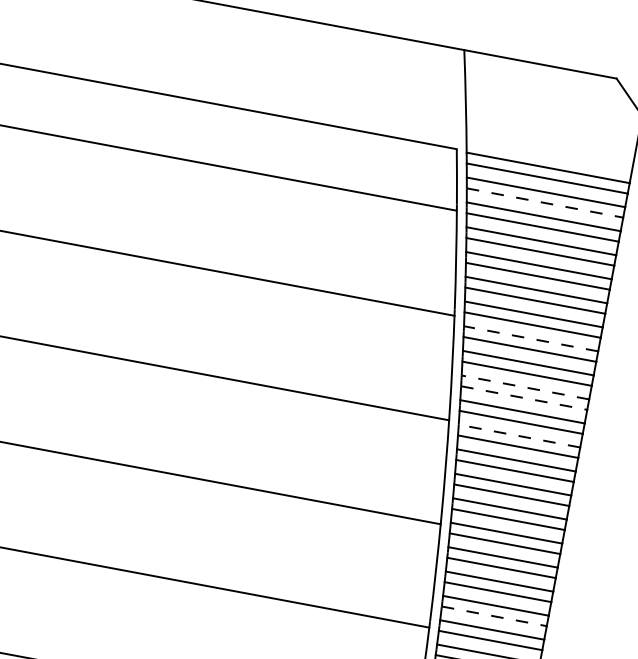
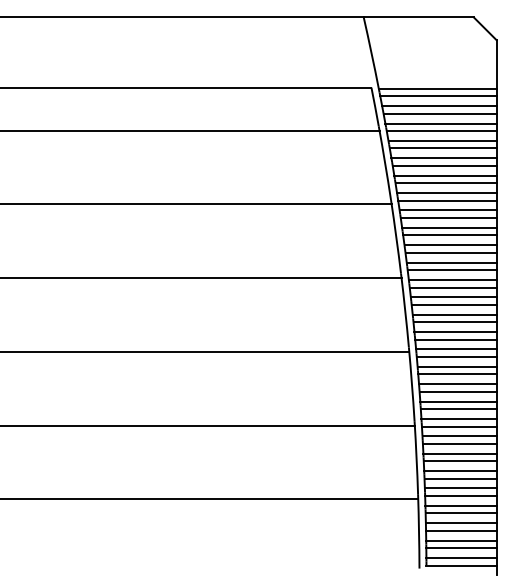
line: (545, 202) -> (440, 113), dashed -> solid
line: (531, 338) -> (448, 210), dashed -> solid
line: (525, 387) -> (450, 245), dashed -> solid
line: (524, 397) -> (451, 252), dashed -> solid
line: (519, 435) -> (452, 279), dashed -> solid
line: (493, 616) -> (458, 409), dashed -> solid

